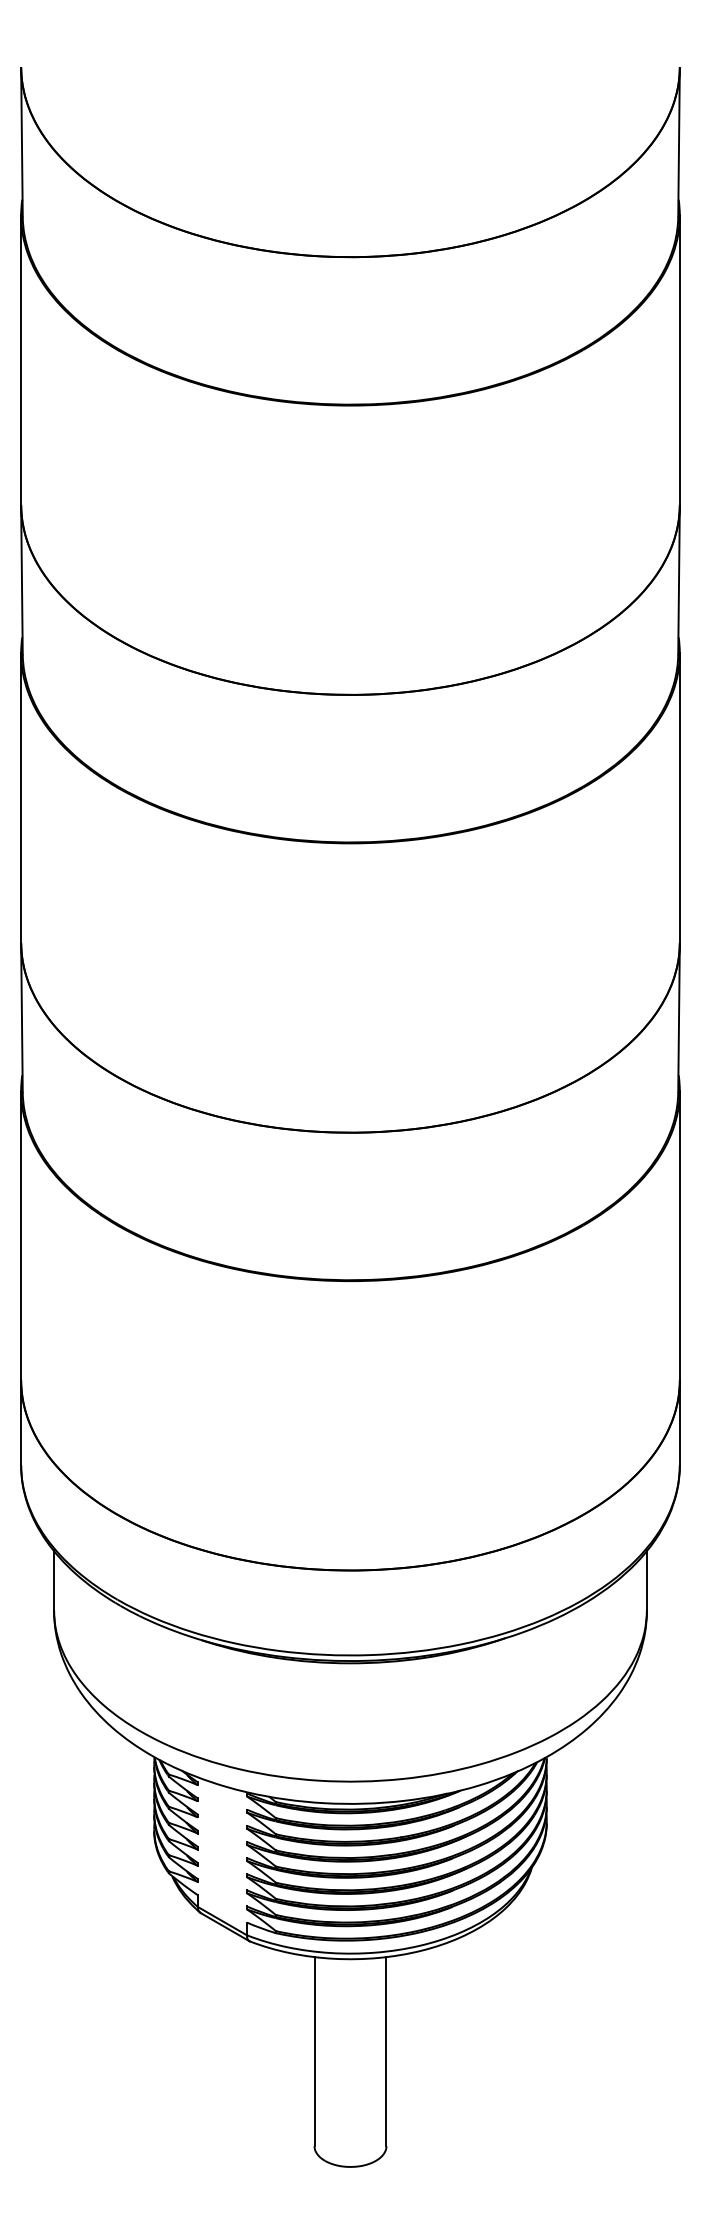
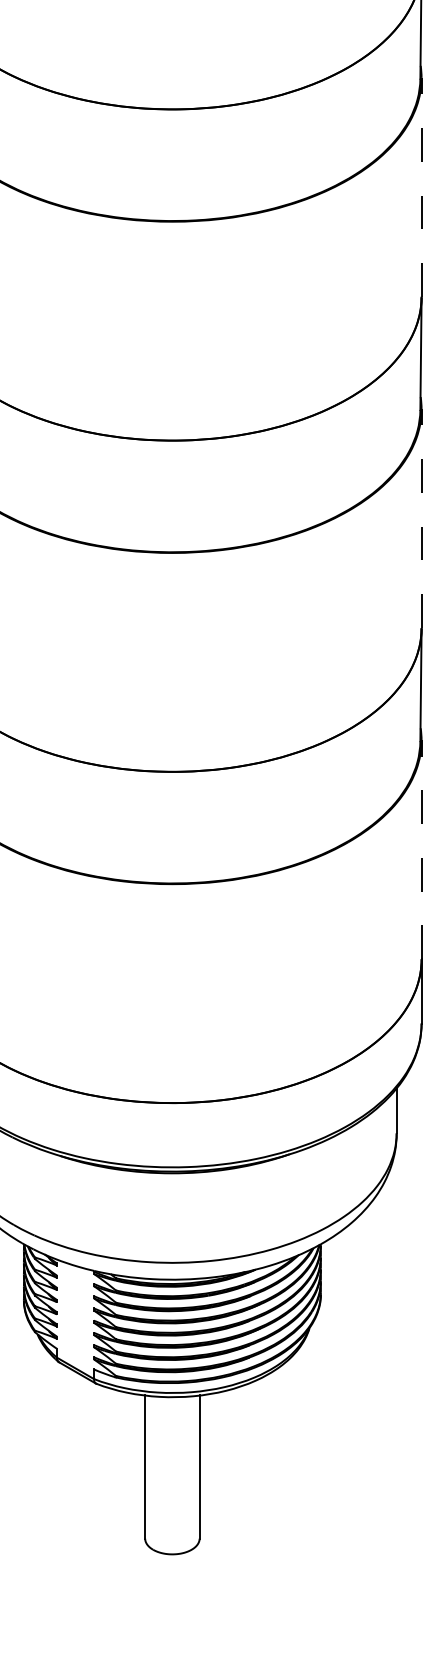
line: (679, 360) -> (421, 187), solid -> dashed
line: (679, 797) -> (421, 518), solid -> dashed
line: (679, 1235) -> (421, 849), solid -> dashed

